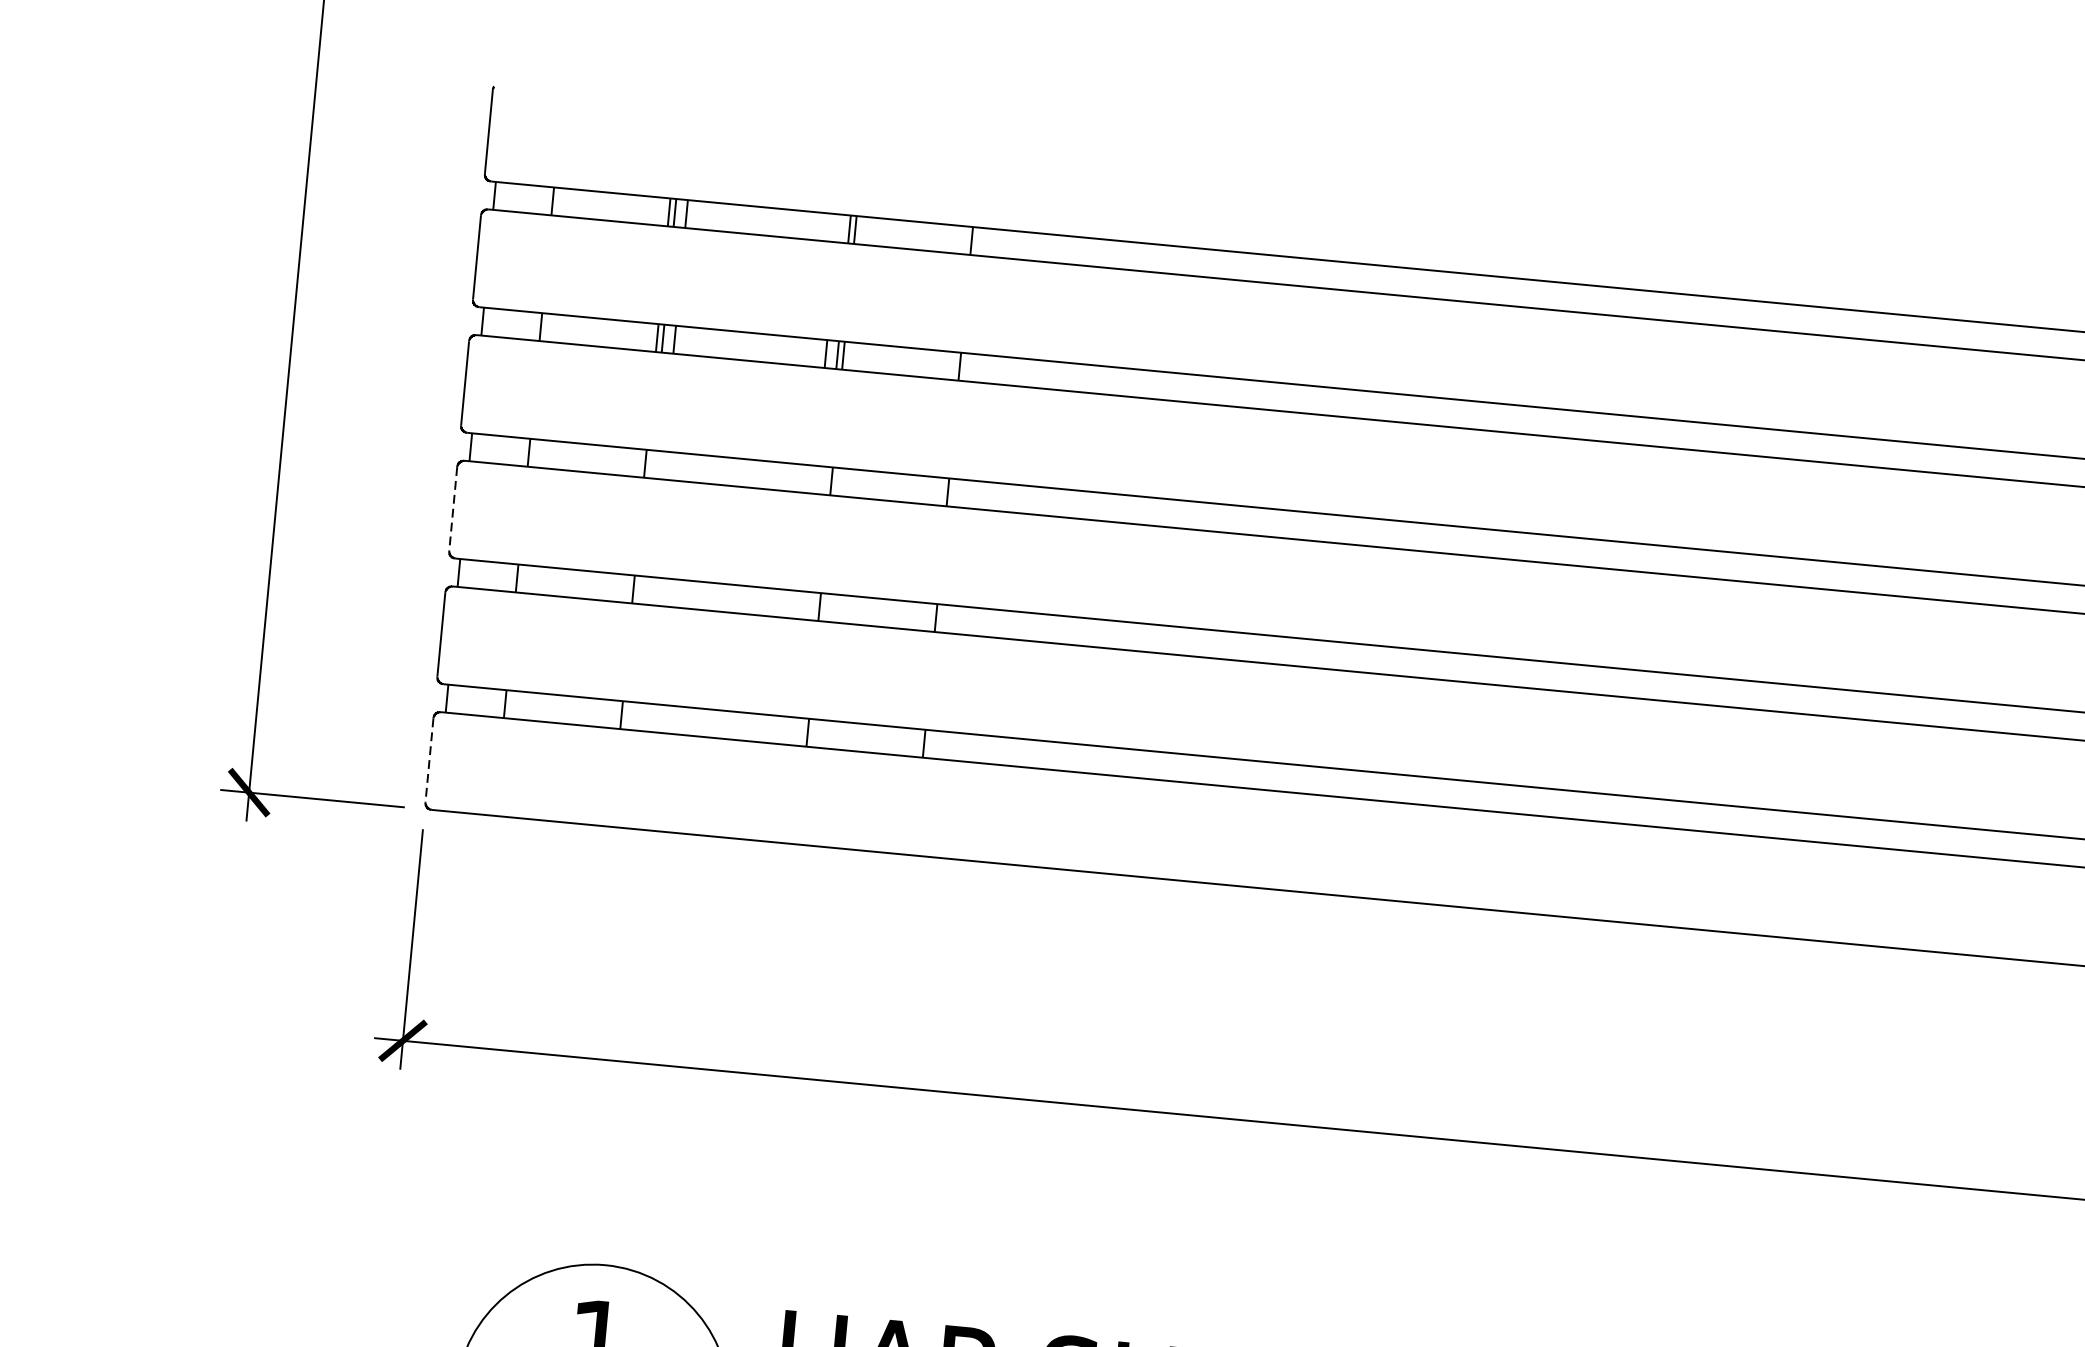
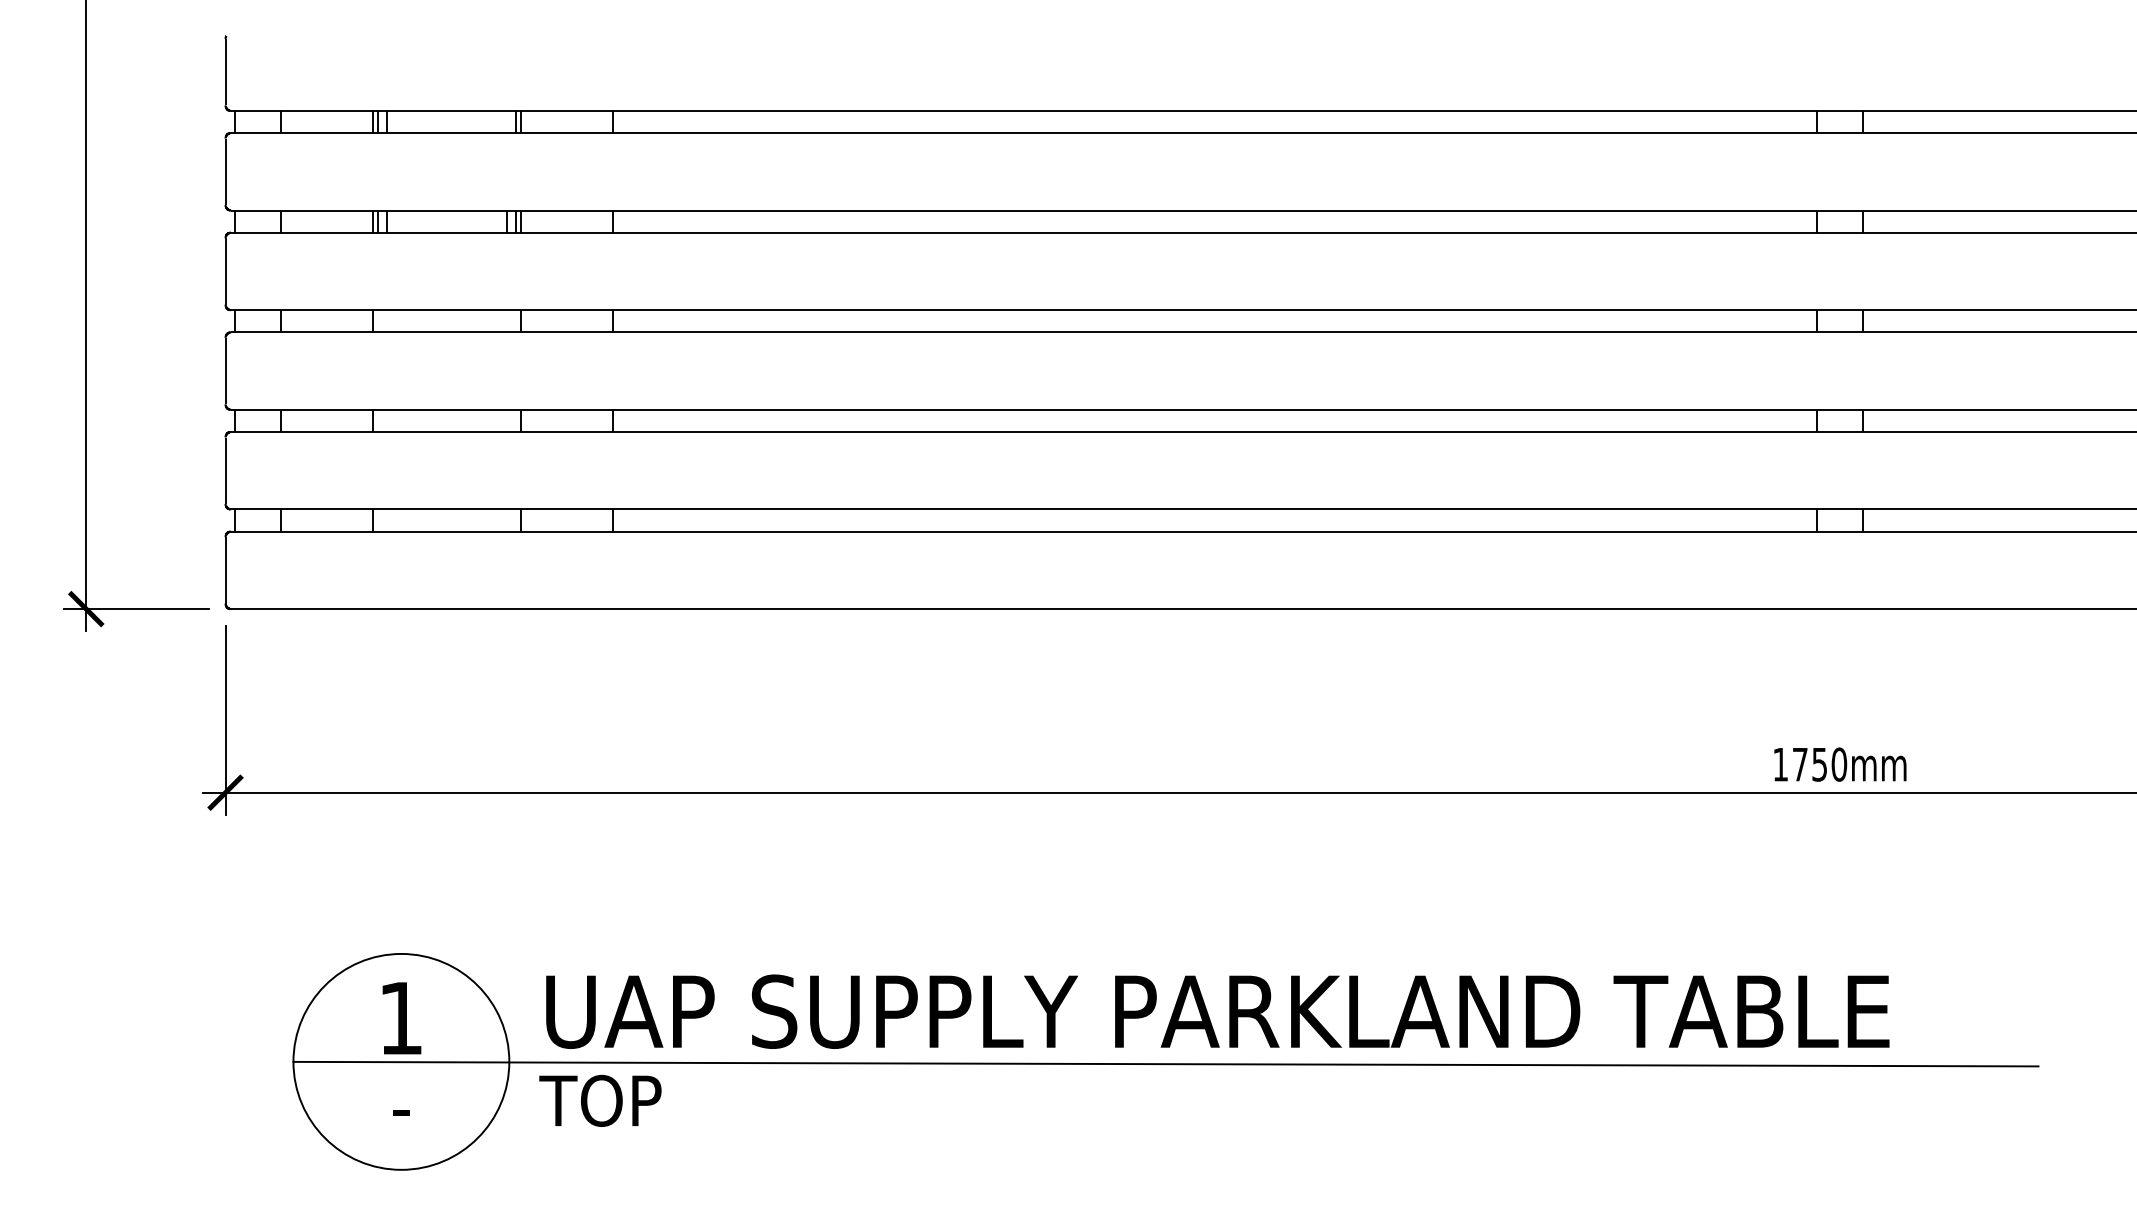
line: (453, 509) -> (225, 371), dashed -> solid
line: (429, 760) -> (225, 570), dashed -> solid

